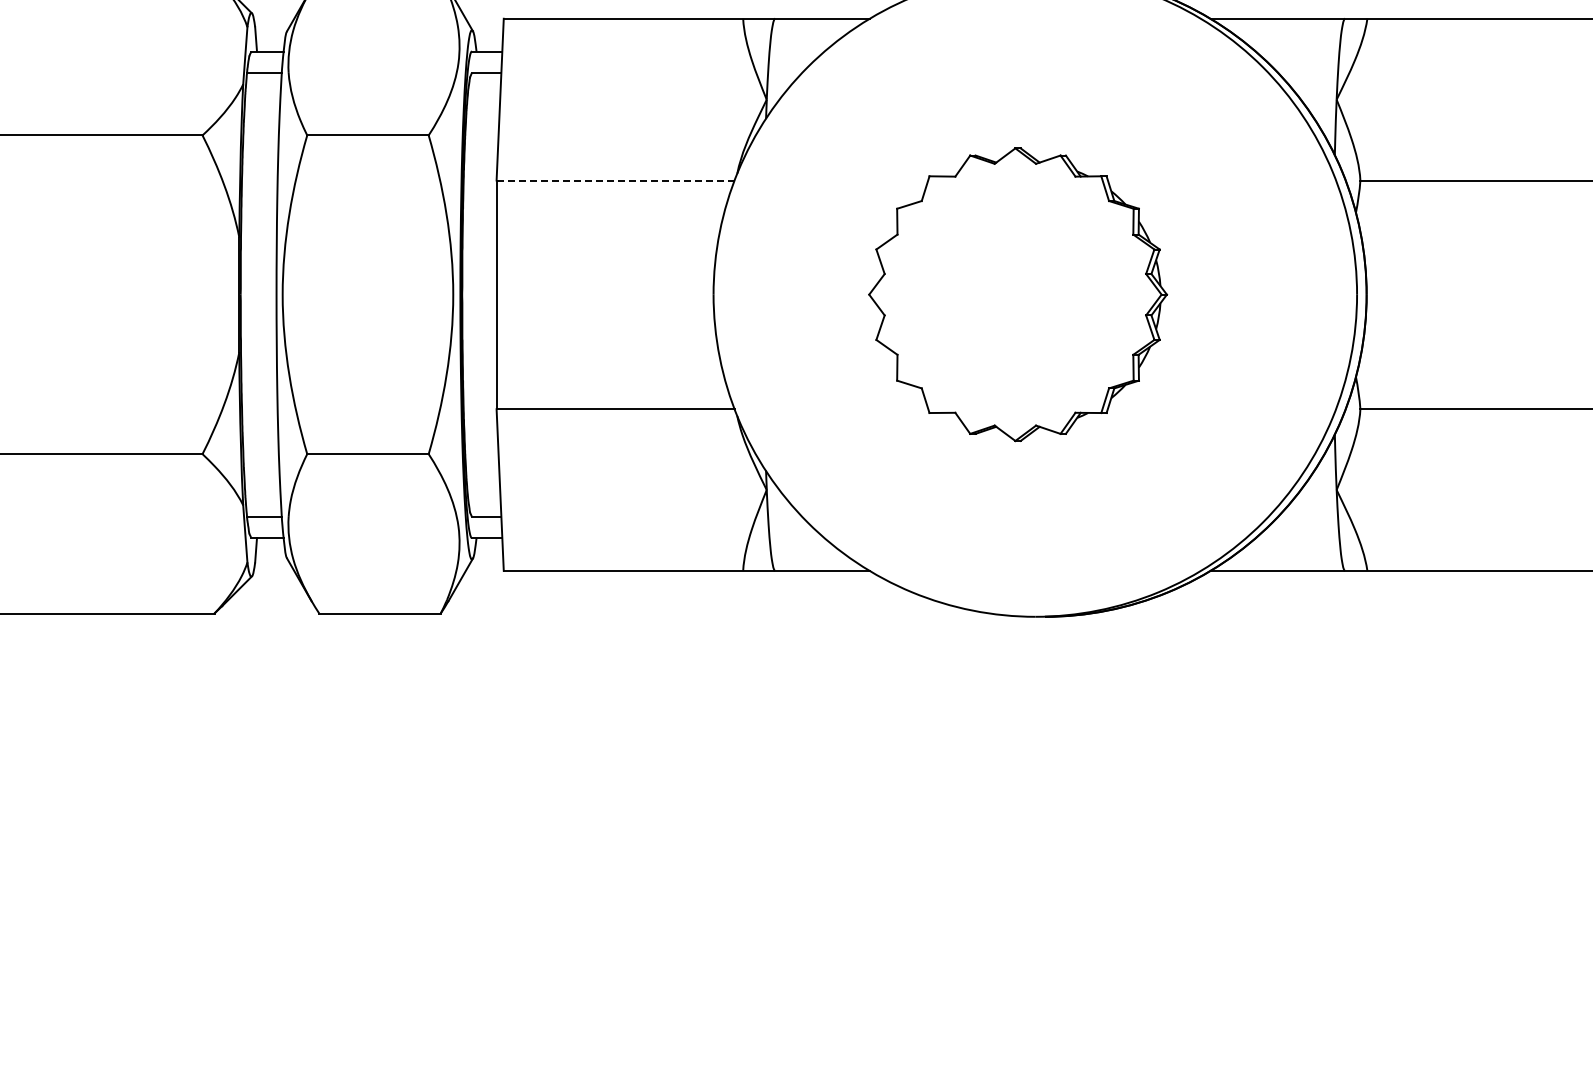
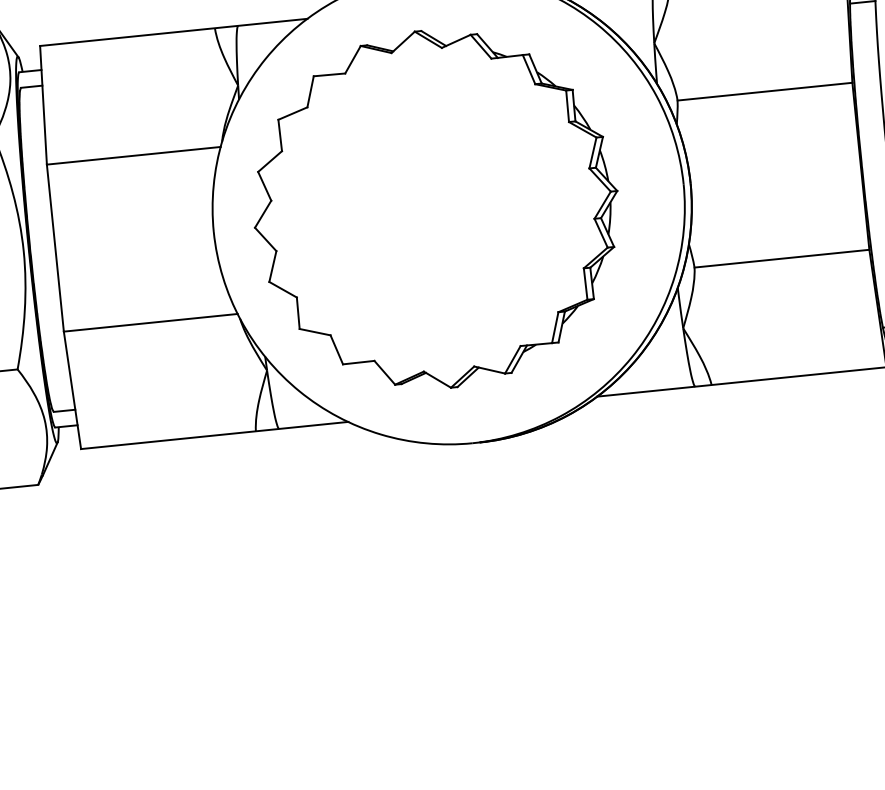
line: (616, 180) -> (134, 155), dashed -> solid
part: (1017, 294) -> (435, 209), size x1.67

